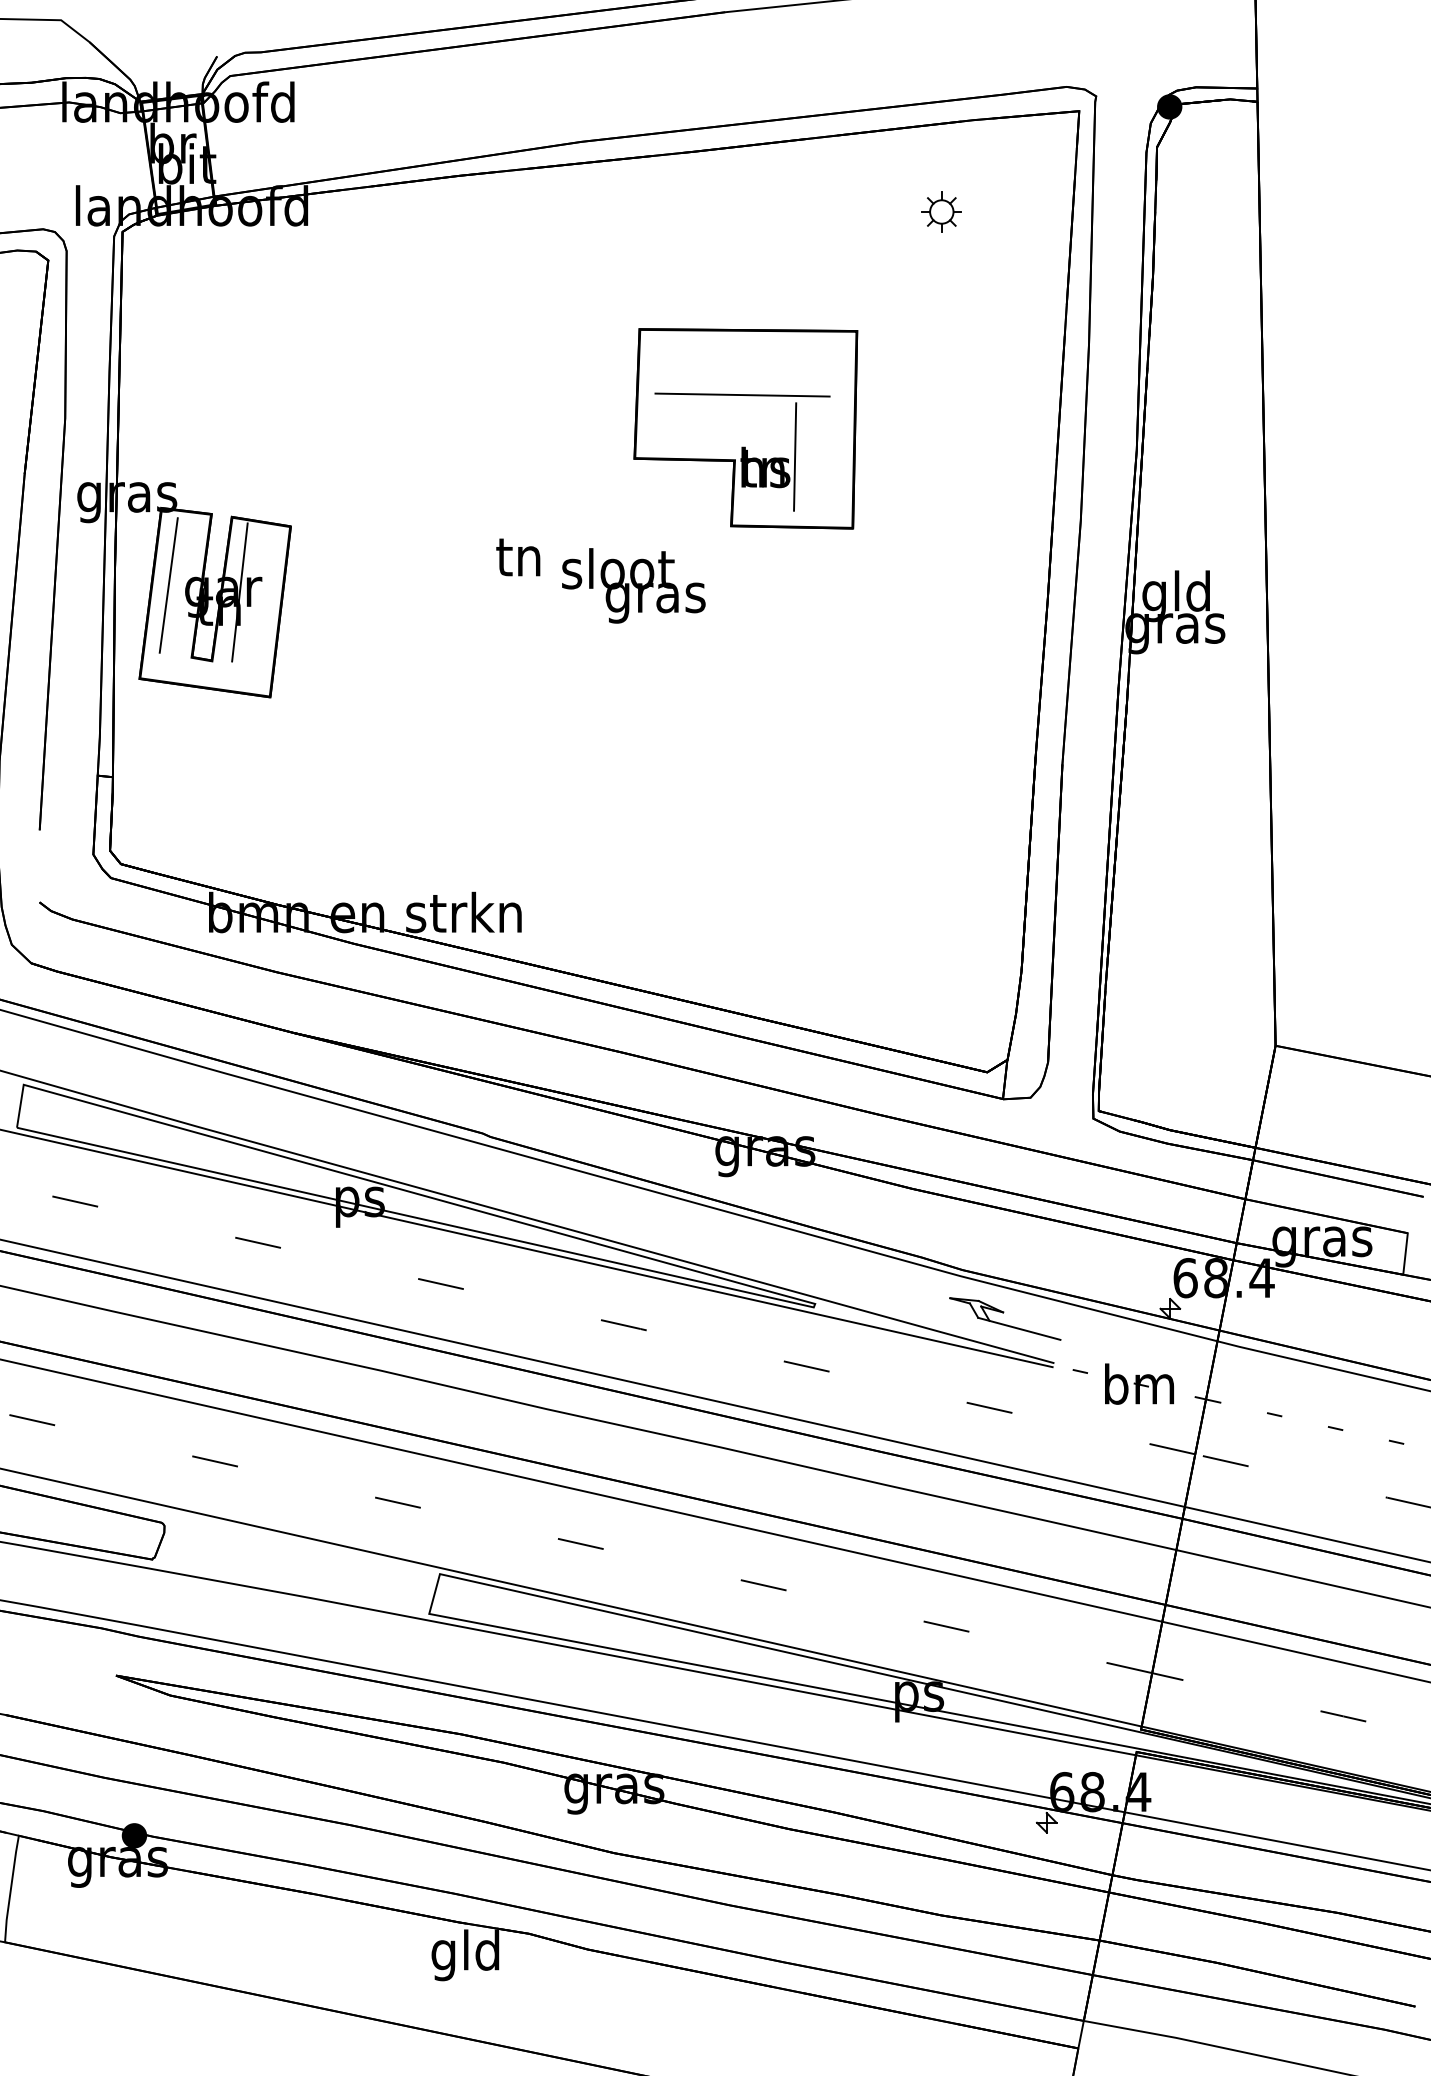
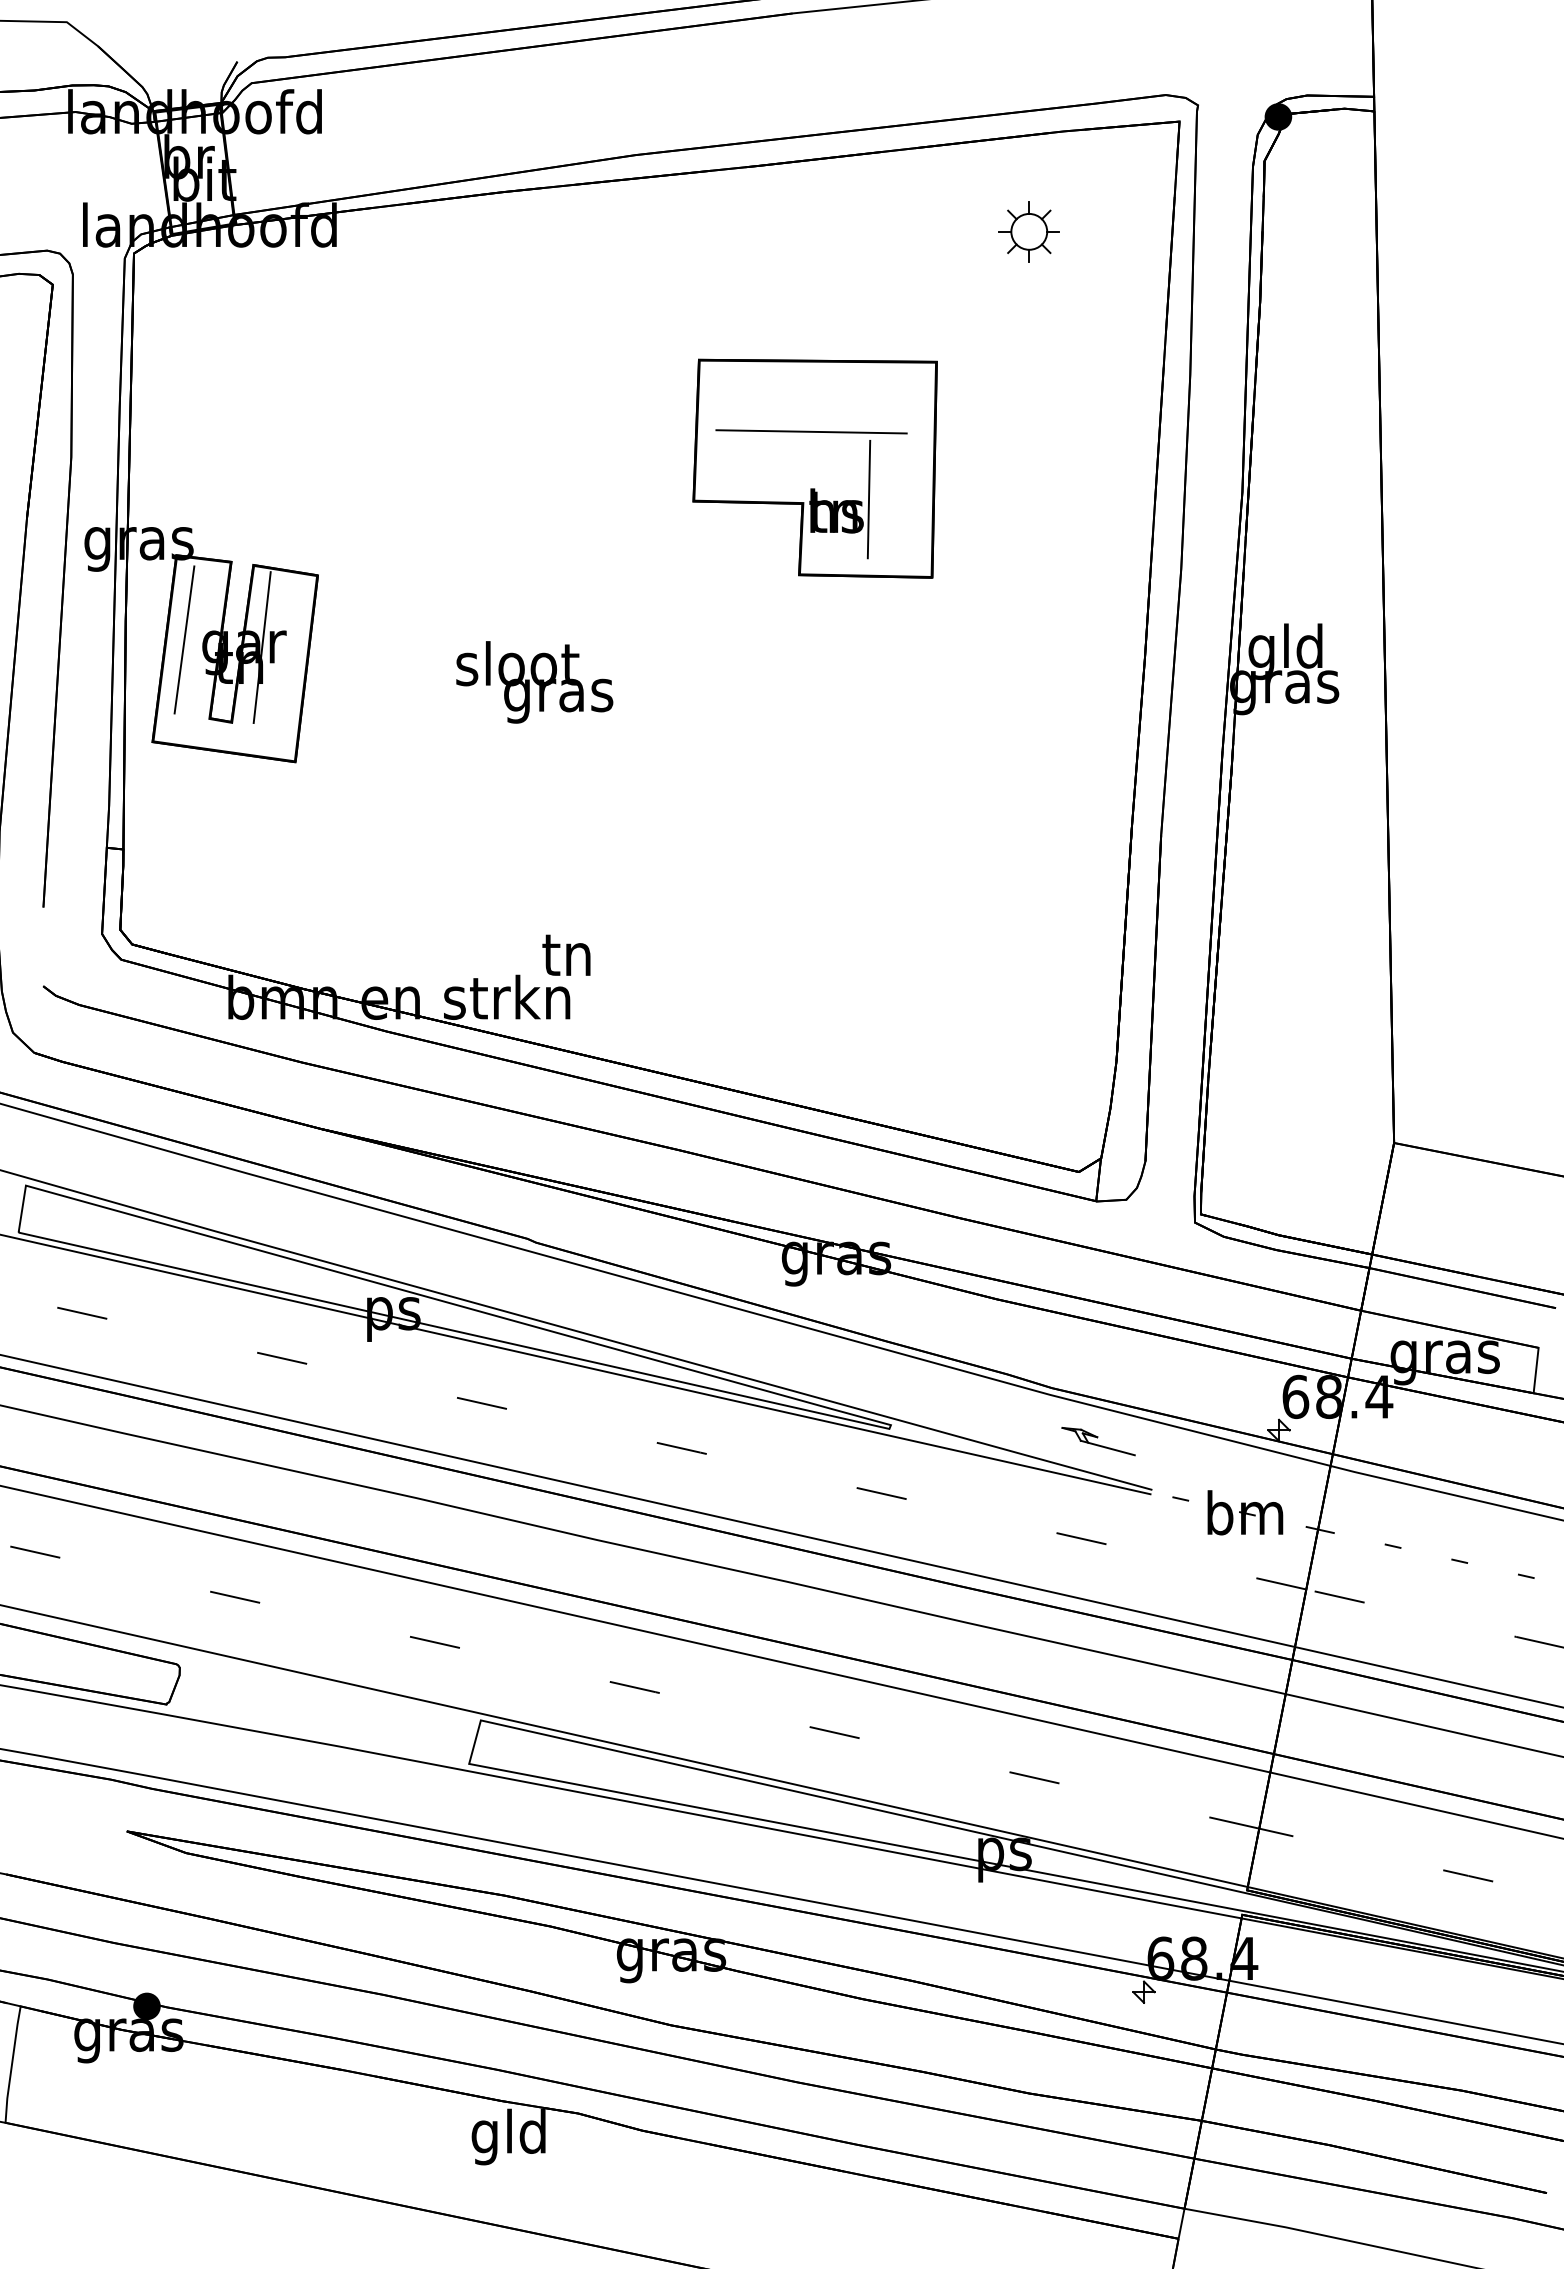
part: (941, 211) -> (1029, 231), size x1.4
text: (518, 556) -> (566, 954), moved
text: (633, 585) -> (534, 682), moved
part: (1005, 1318) -> (1098, 1441), size x0.6

